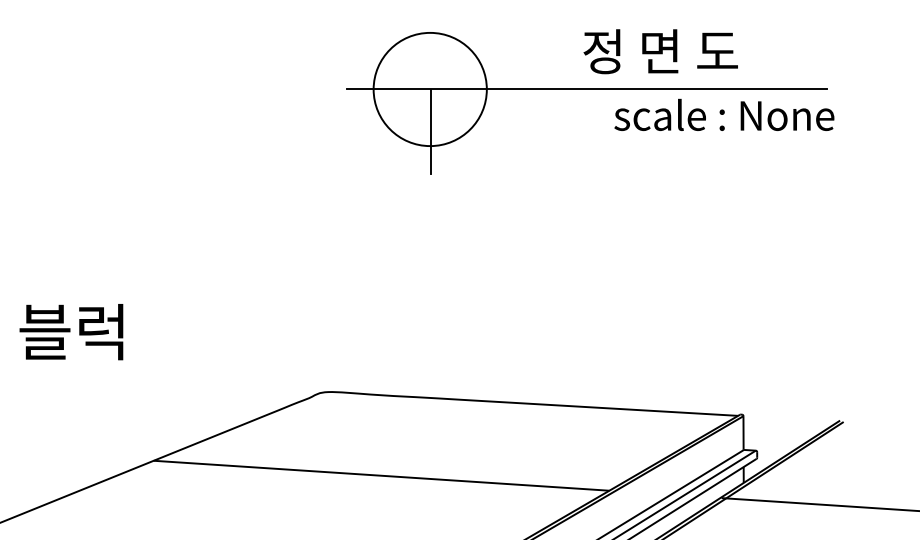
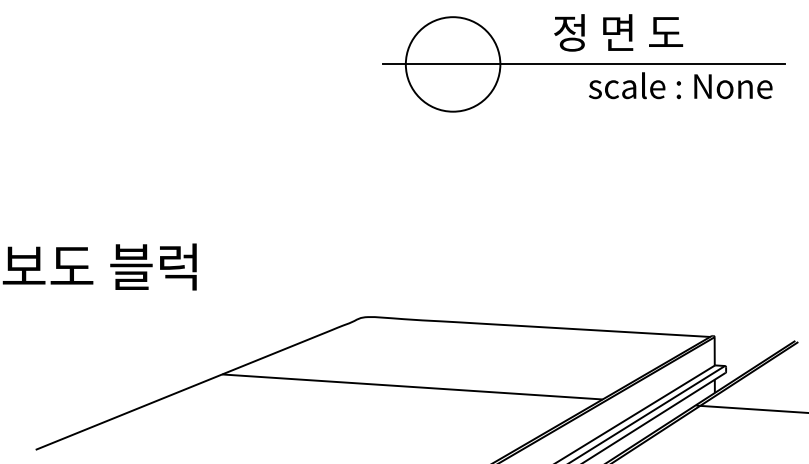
text: (660, 51) -> (618, 32), moved
text: (724, 114) -> (680, 85), moved
line: (430, 131) -> (453, 99), removed

